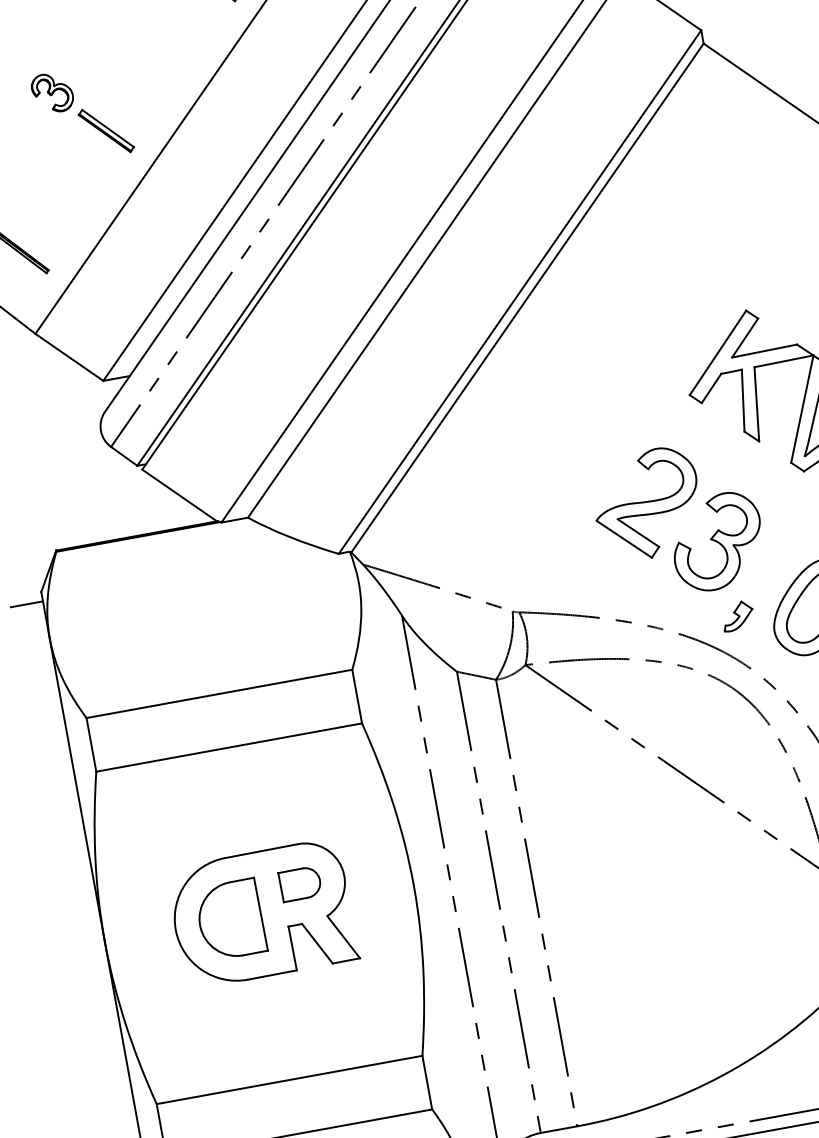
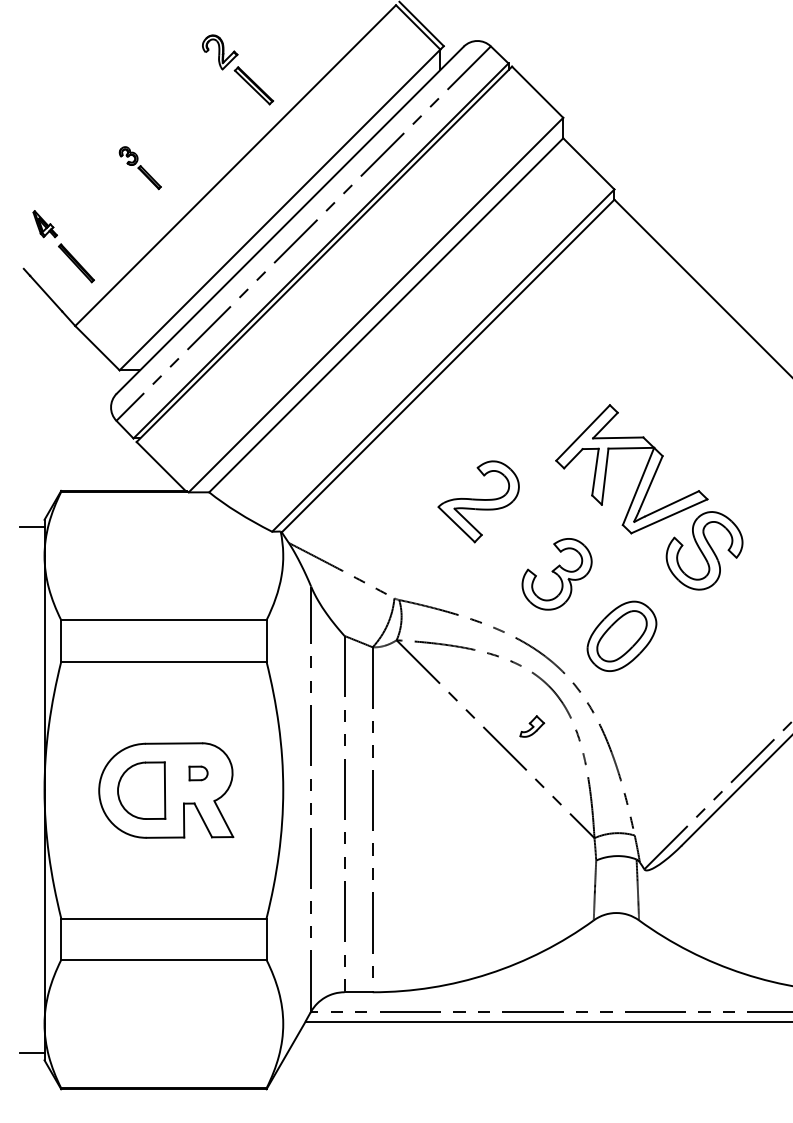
part: (82, 113) -> (140, 167), size x0.6
part: (647, 504) -> (478, 501), moved
part: (738, 616) -> (532, 726), moved
part: (300, 884) -> (198, 773), size x0.6

